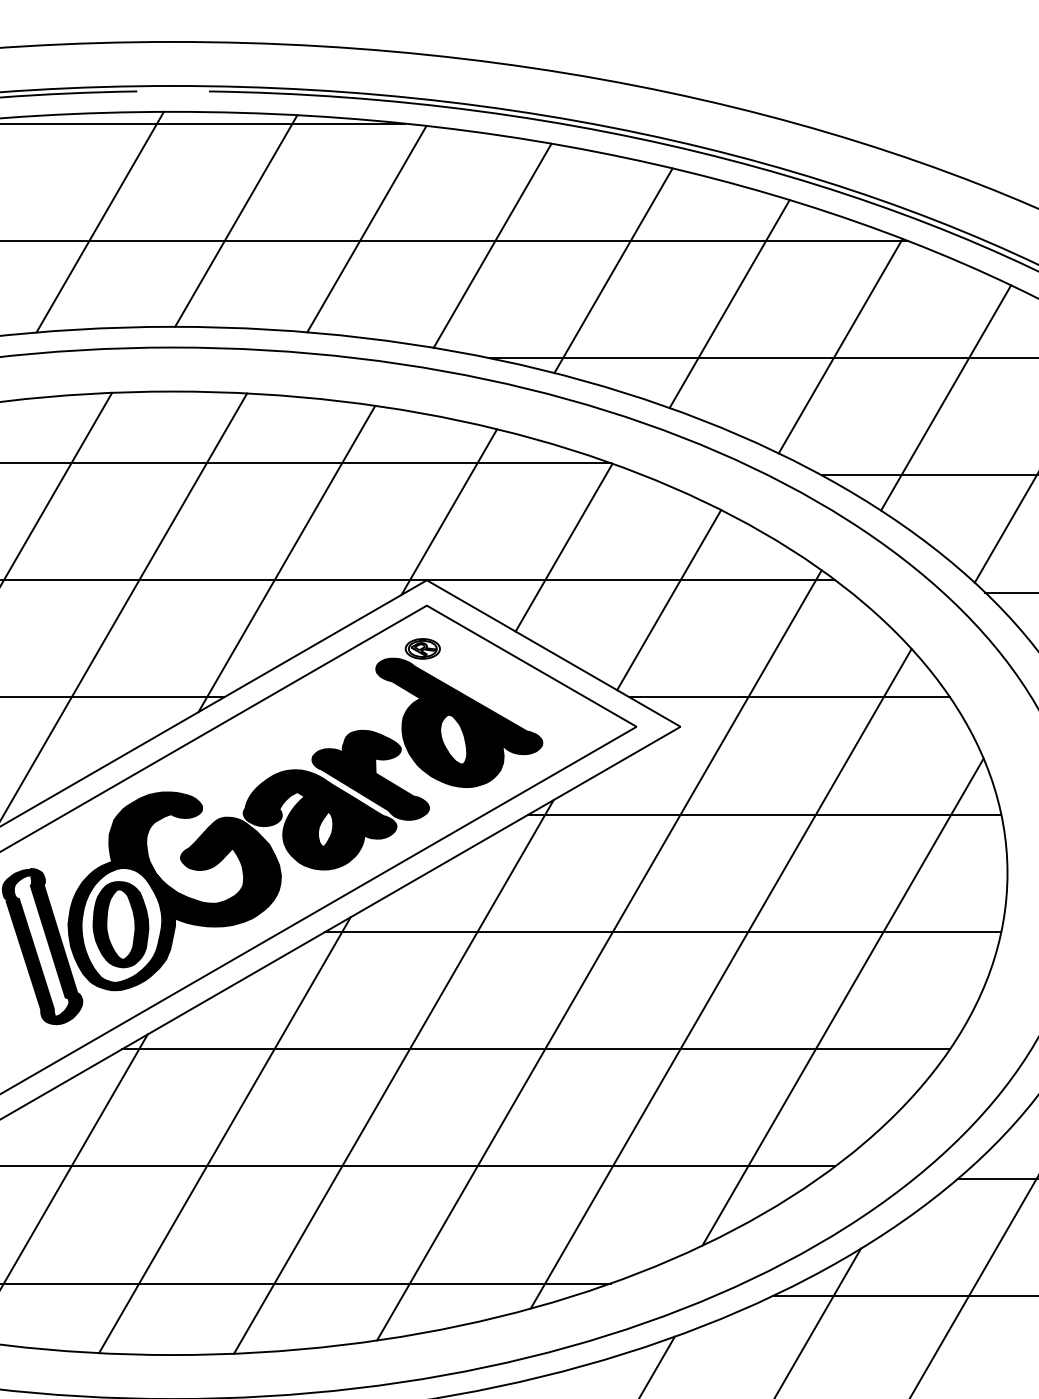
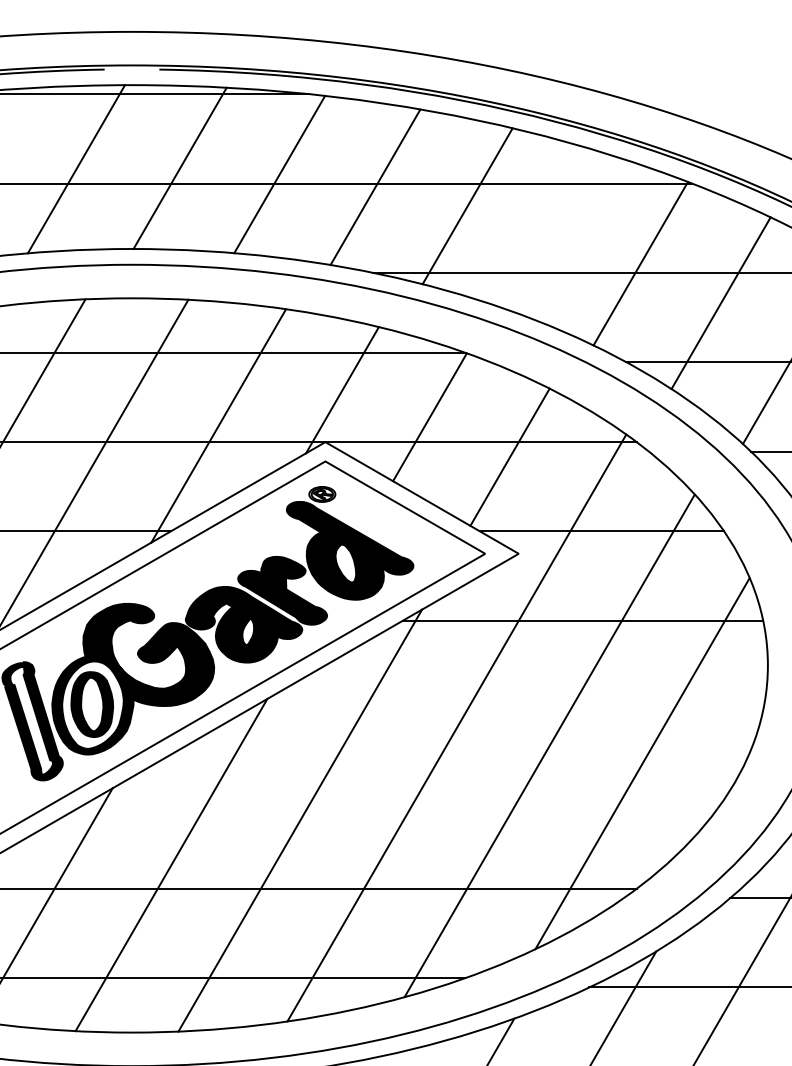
line: (729, 304) -> (556, 231), removed
line: (663, 931) -> (505, 709), removed
line: (535, 1049) -> (408, 799), removed

